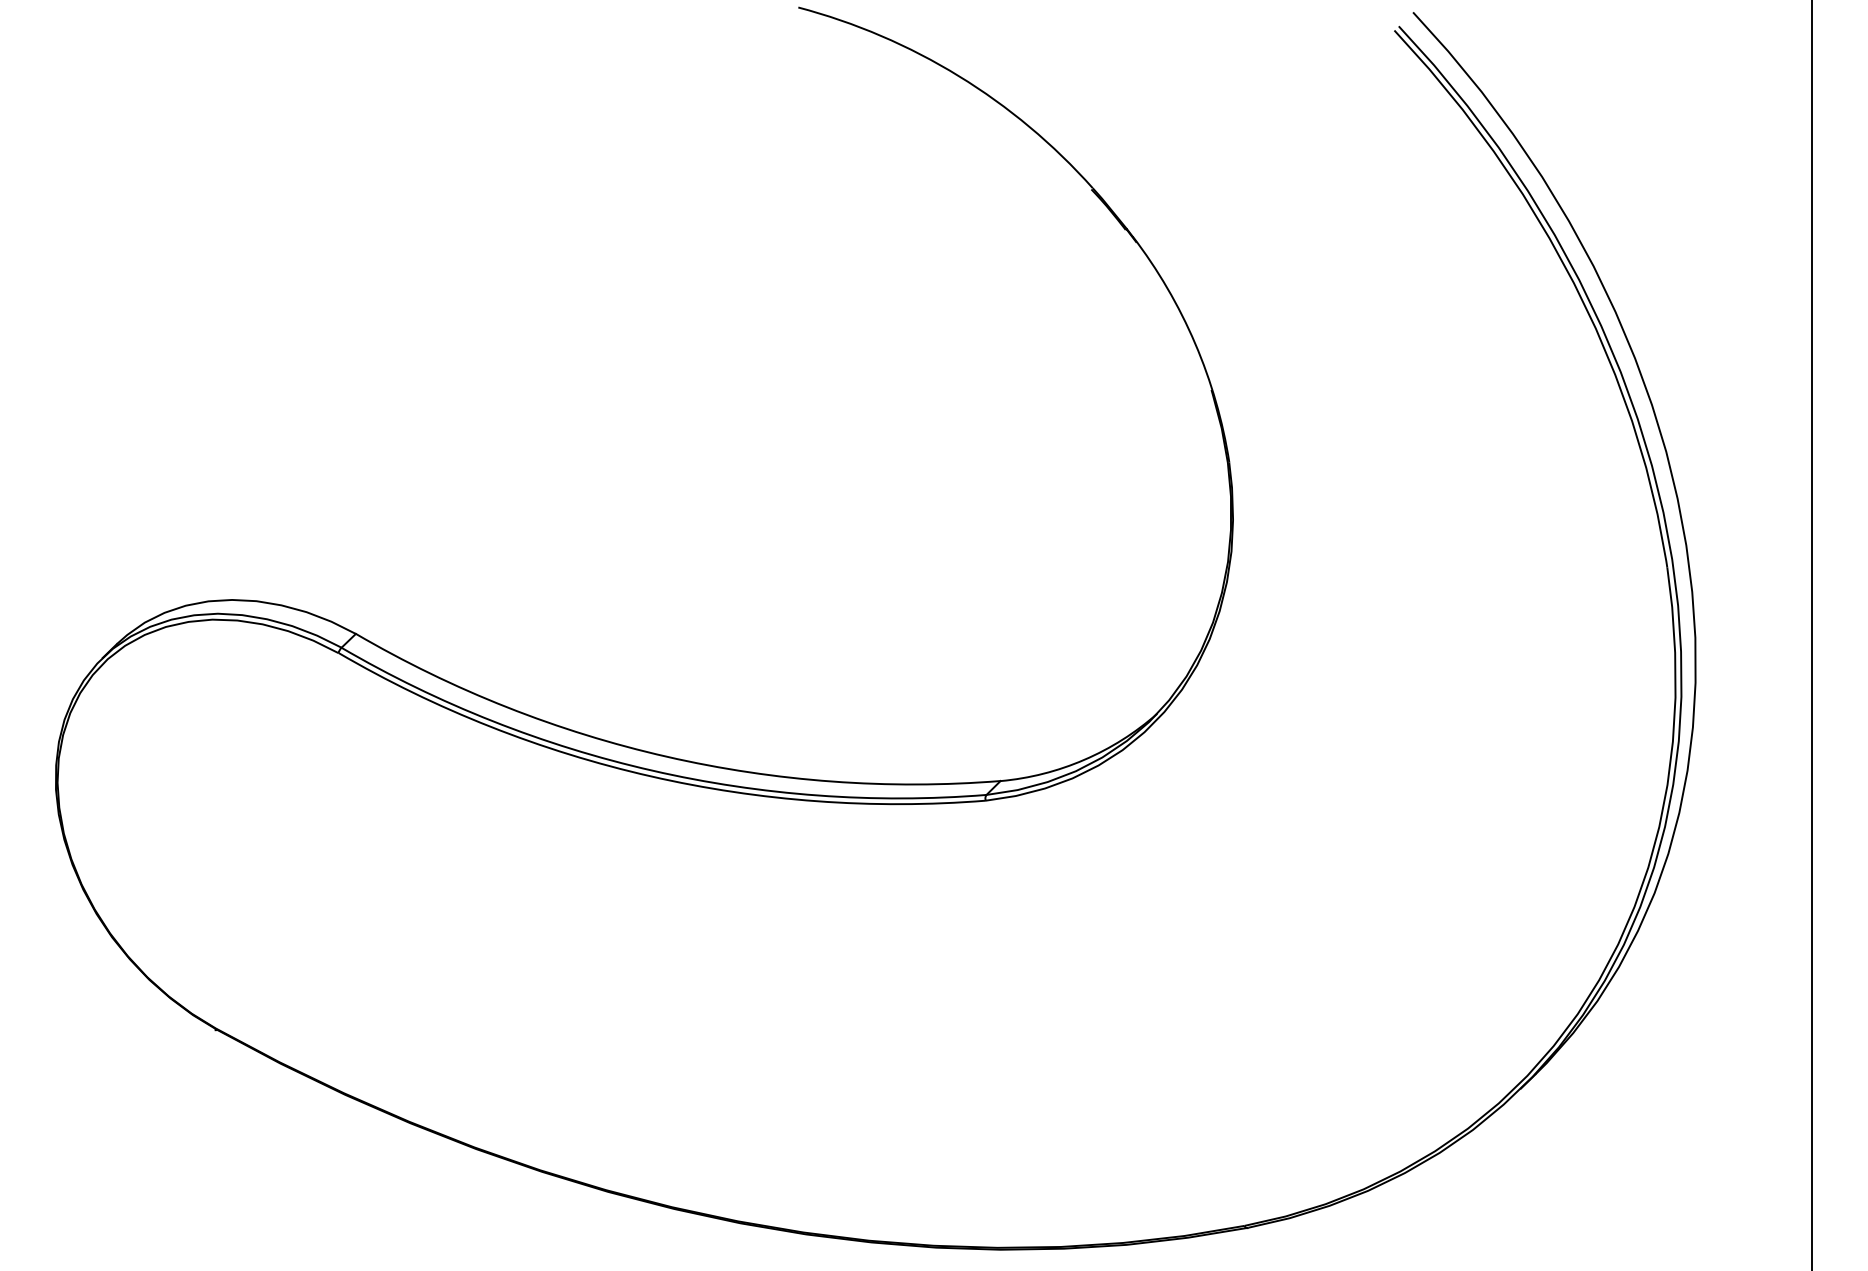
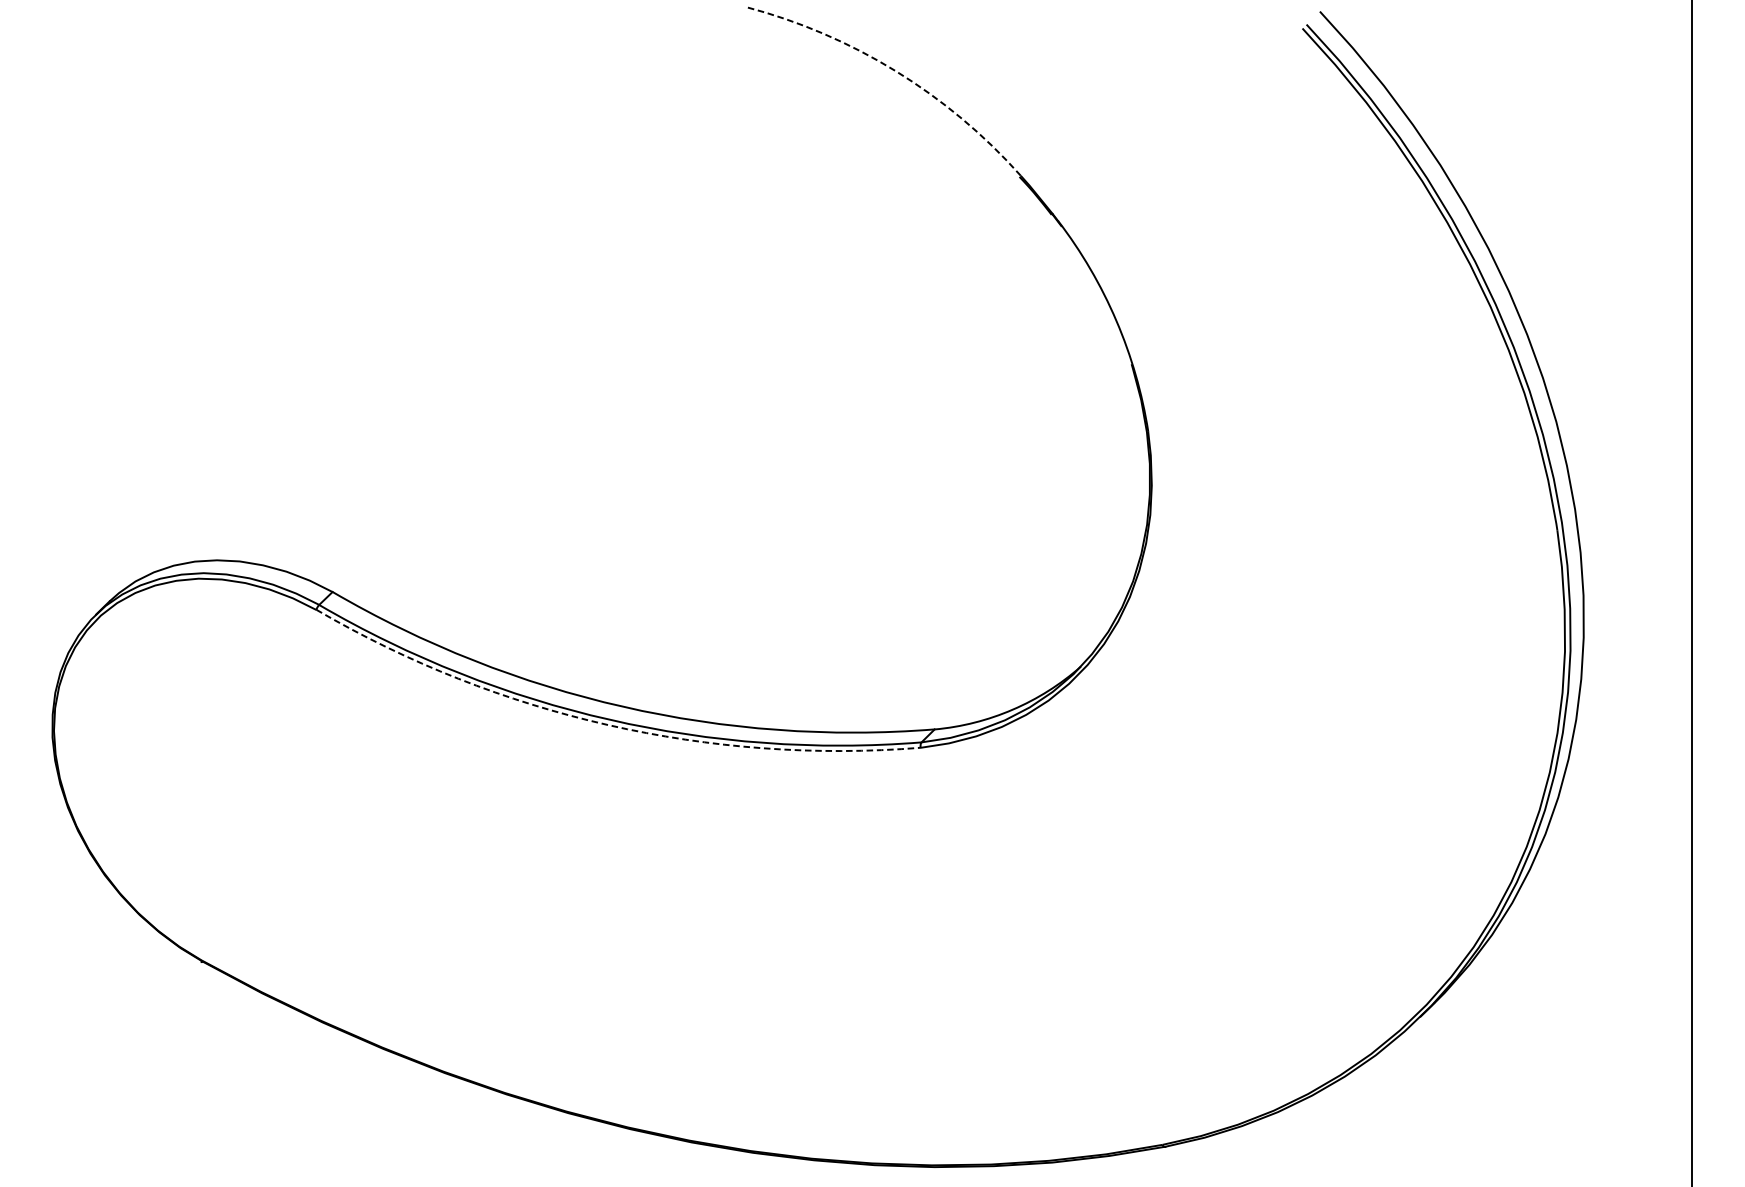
arc: (958, 76) -> (895, 71), solid -> dashed
arc: (650, 776) -> (607, 725), solid -> dashed

